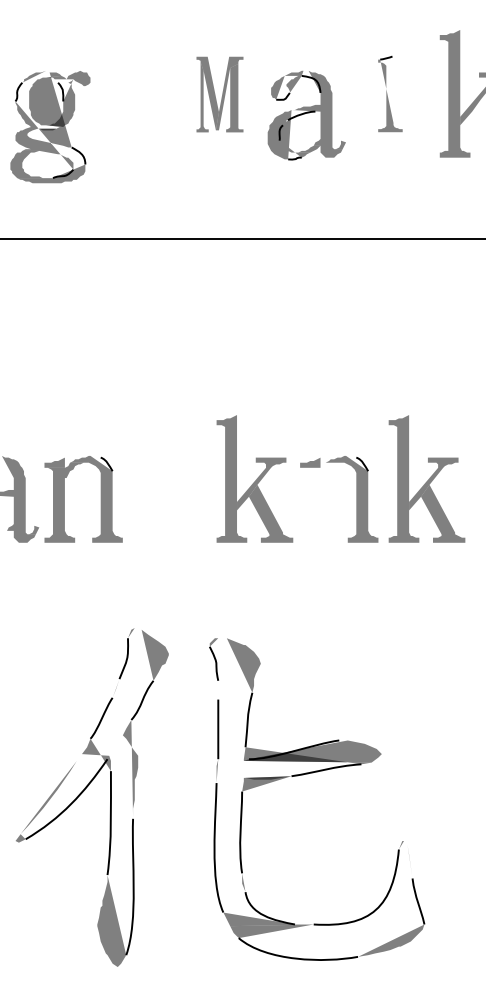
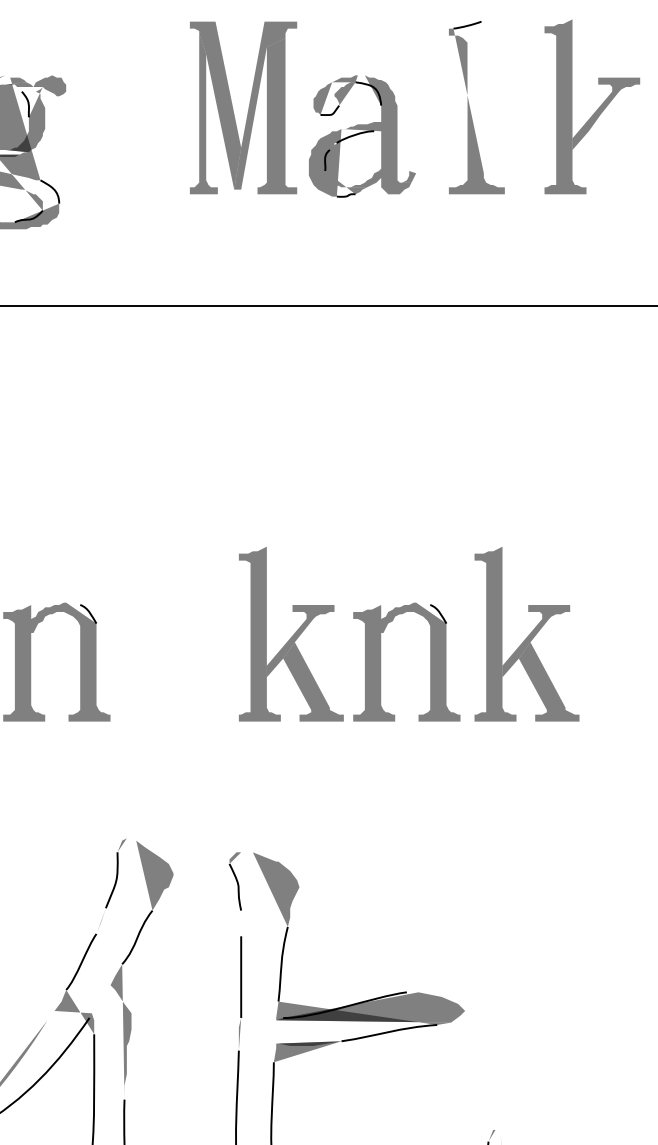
part: (390, 93) -> (477, 106), size x1.67
part: (219, 94) -> (242, 107), size x1.67
fill: (321, 502) -> (382, 666), added

